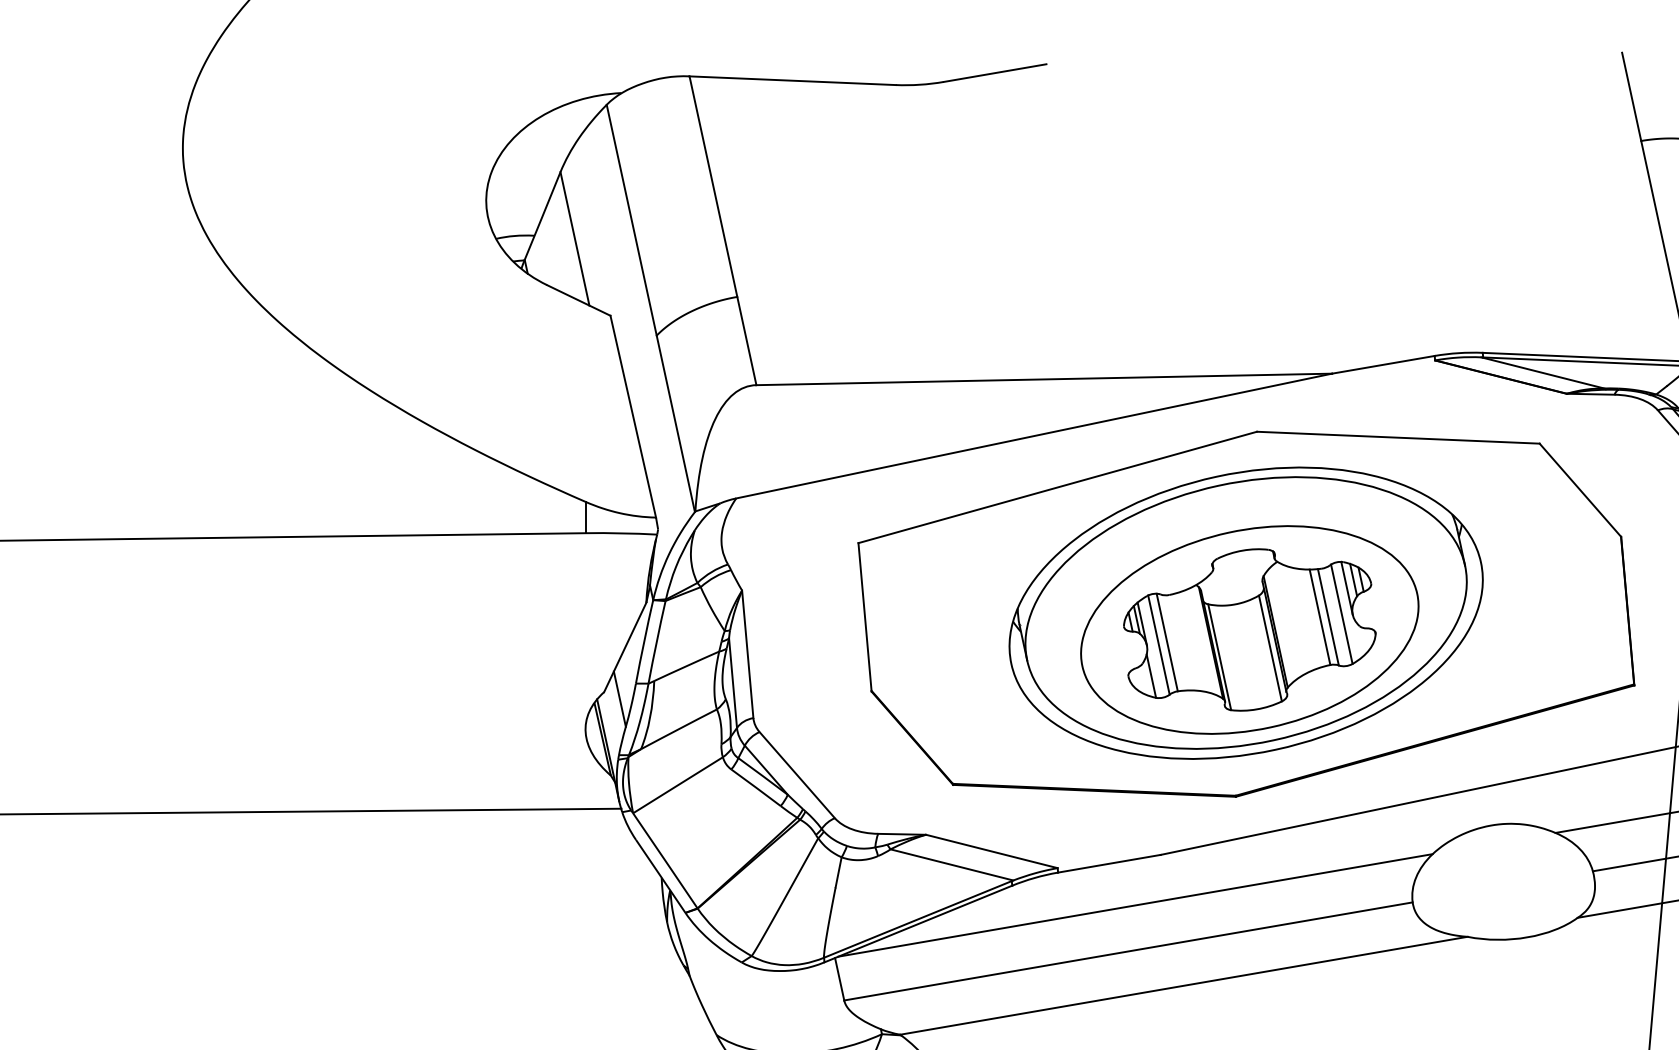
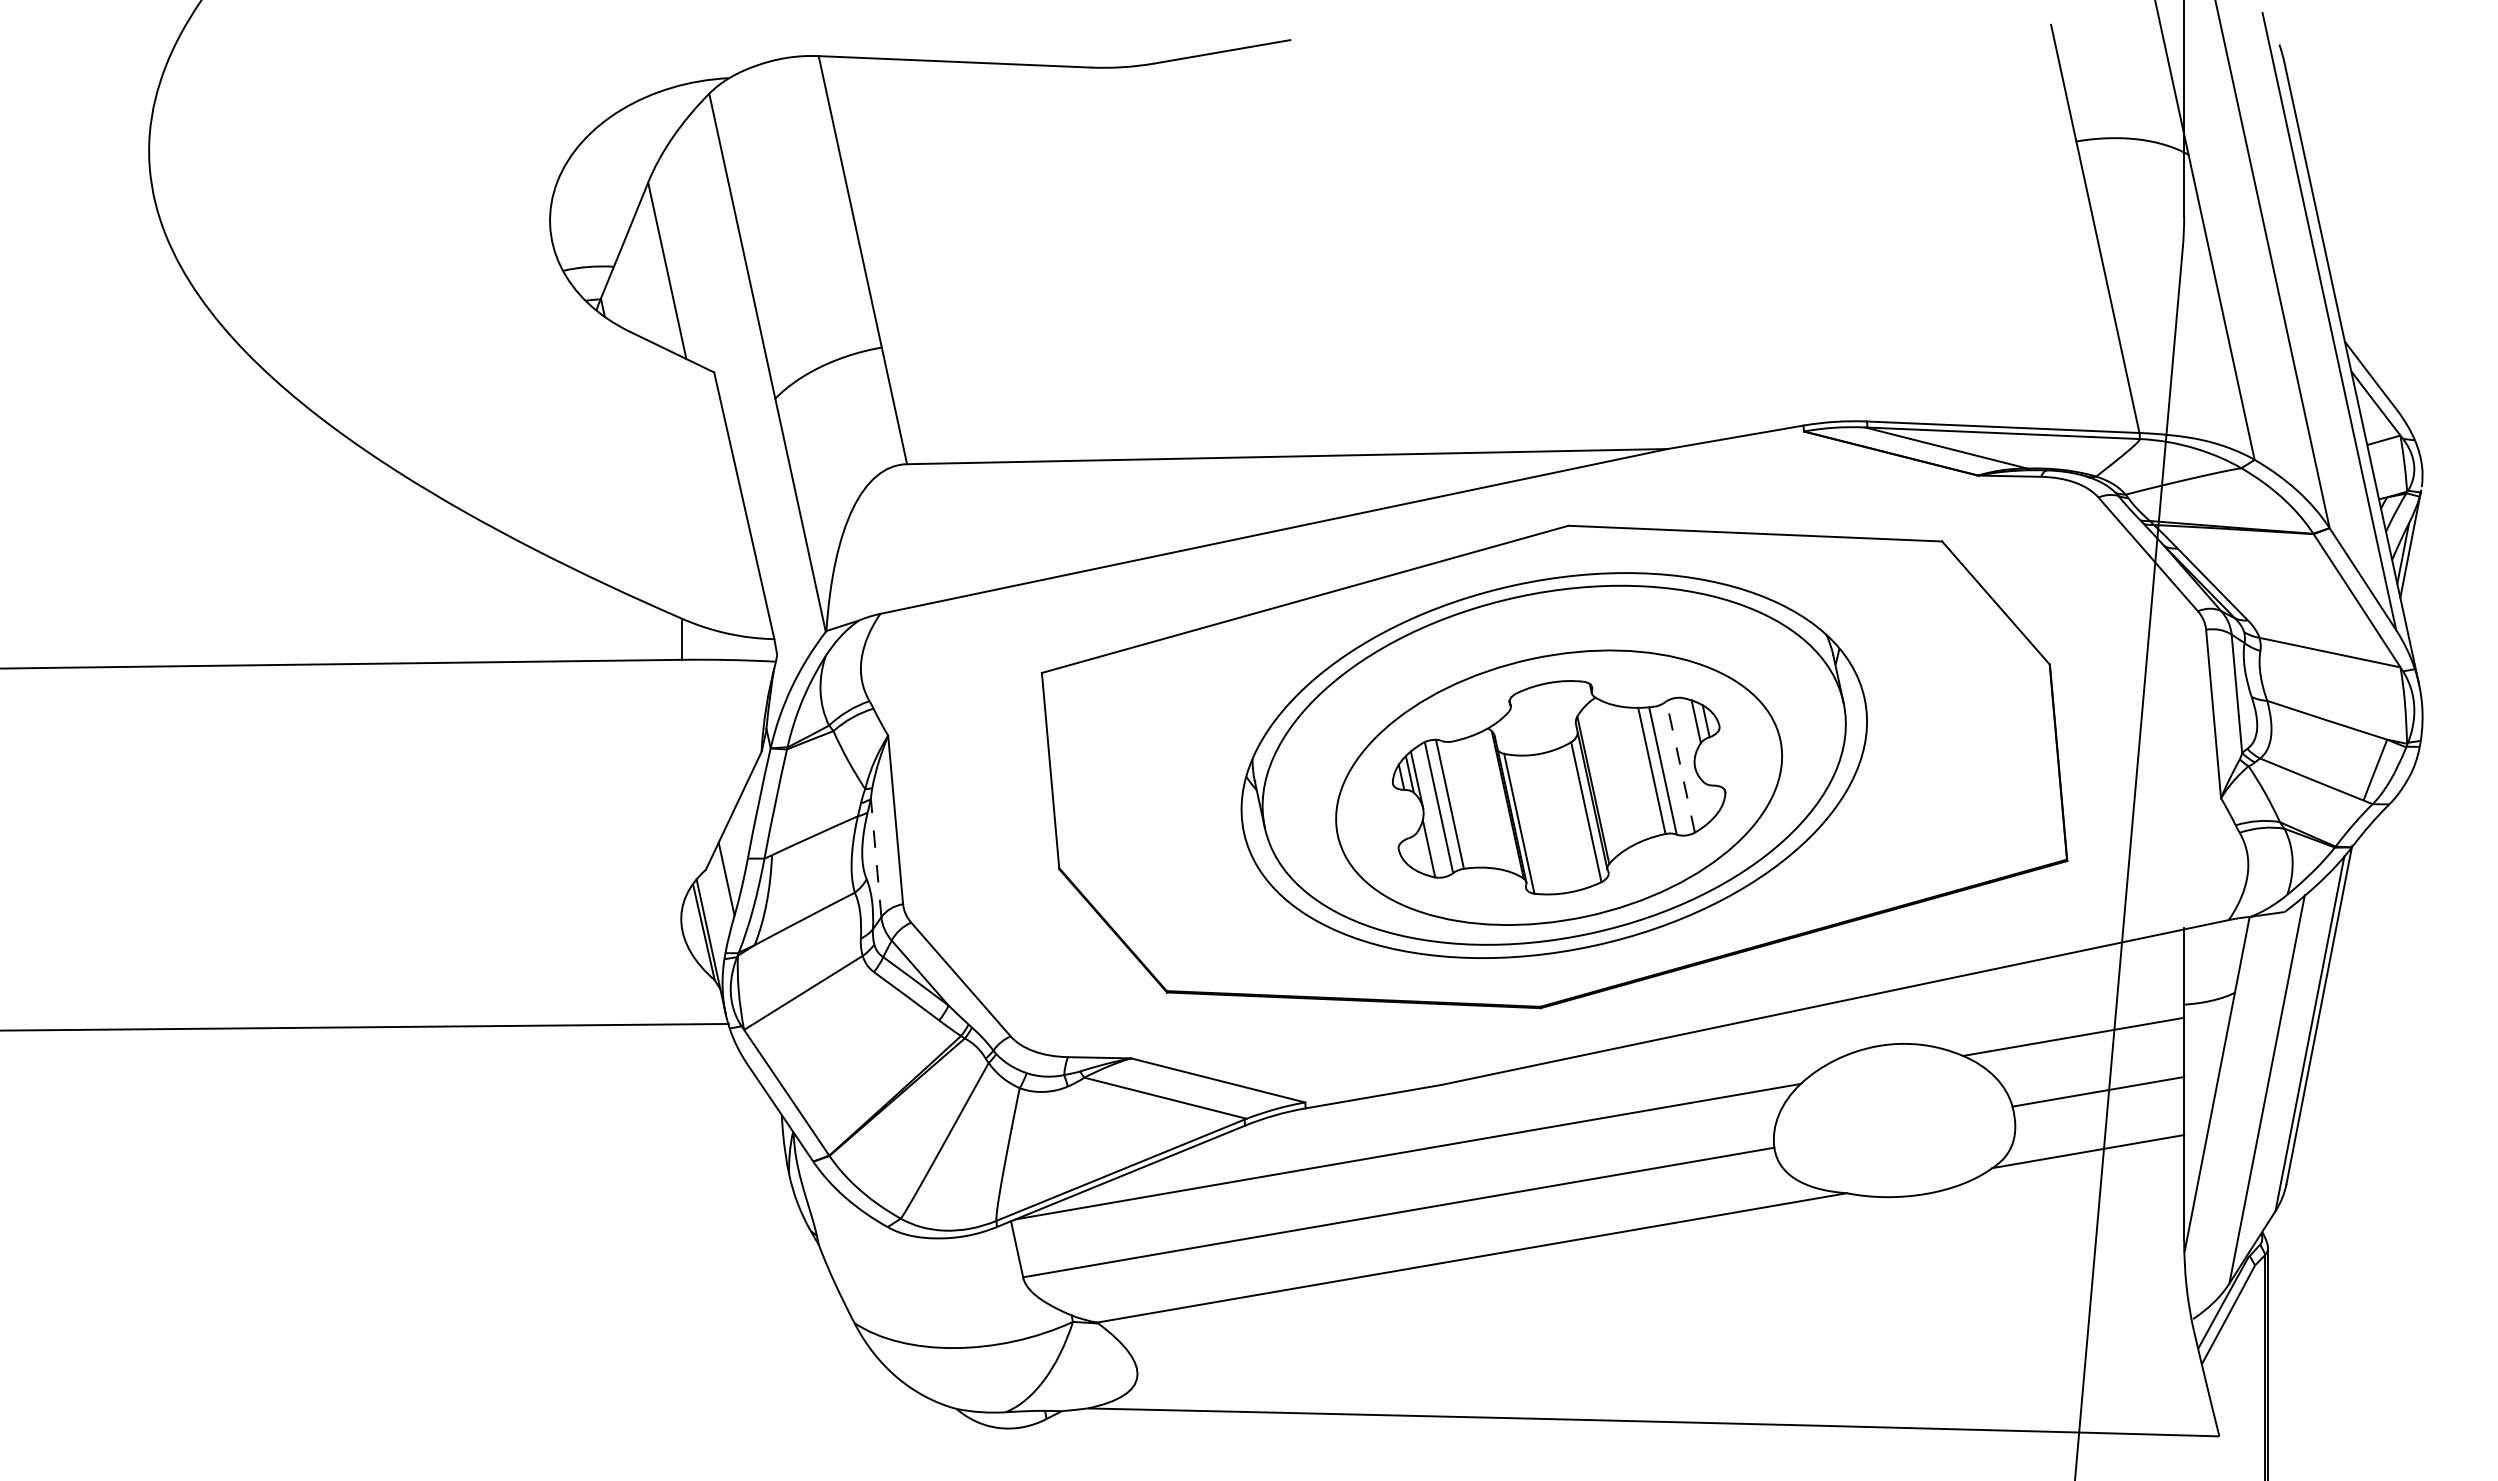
line: (1346, 588) -> (1687, 732), removed
line: (1341, 613) -> (1680, 766), solid -> dashed
line: (733, 682) -> (876, 857), solid -> dashed

